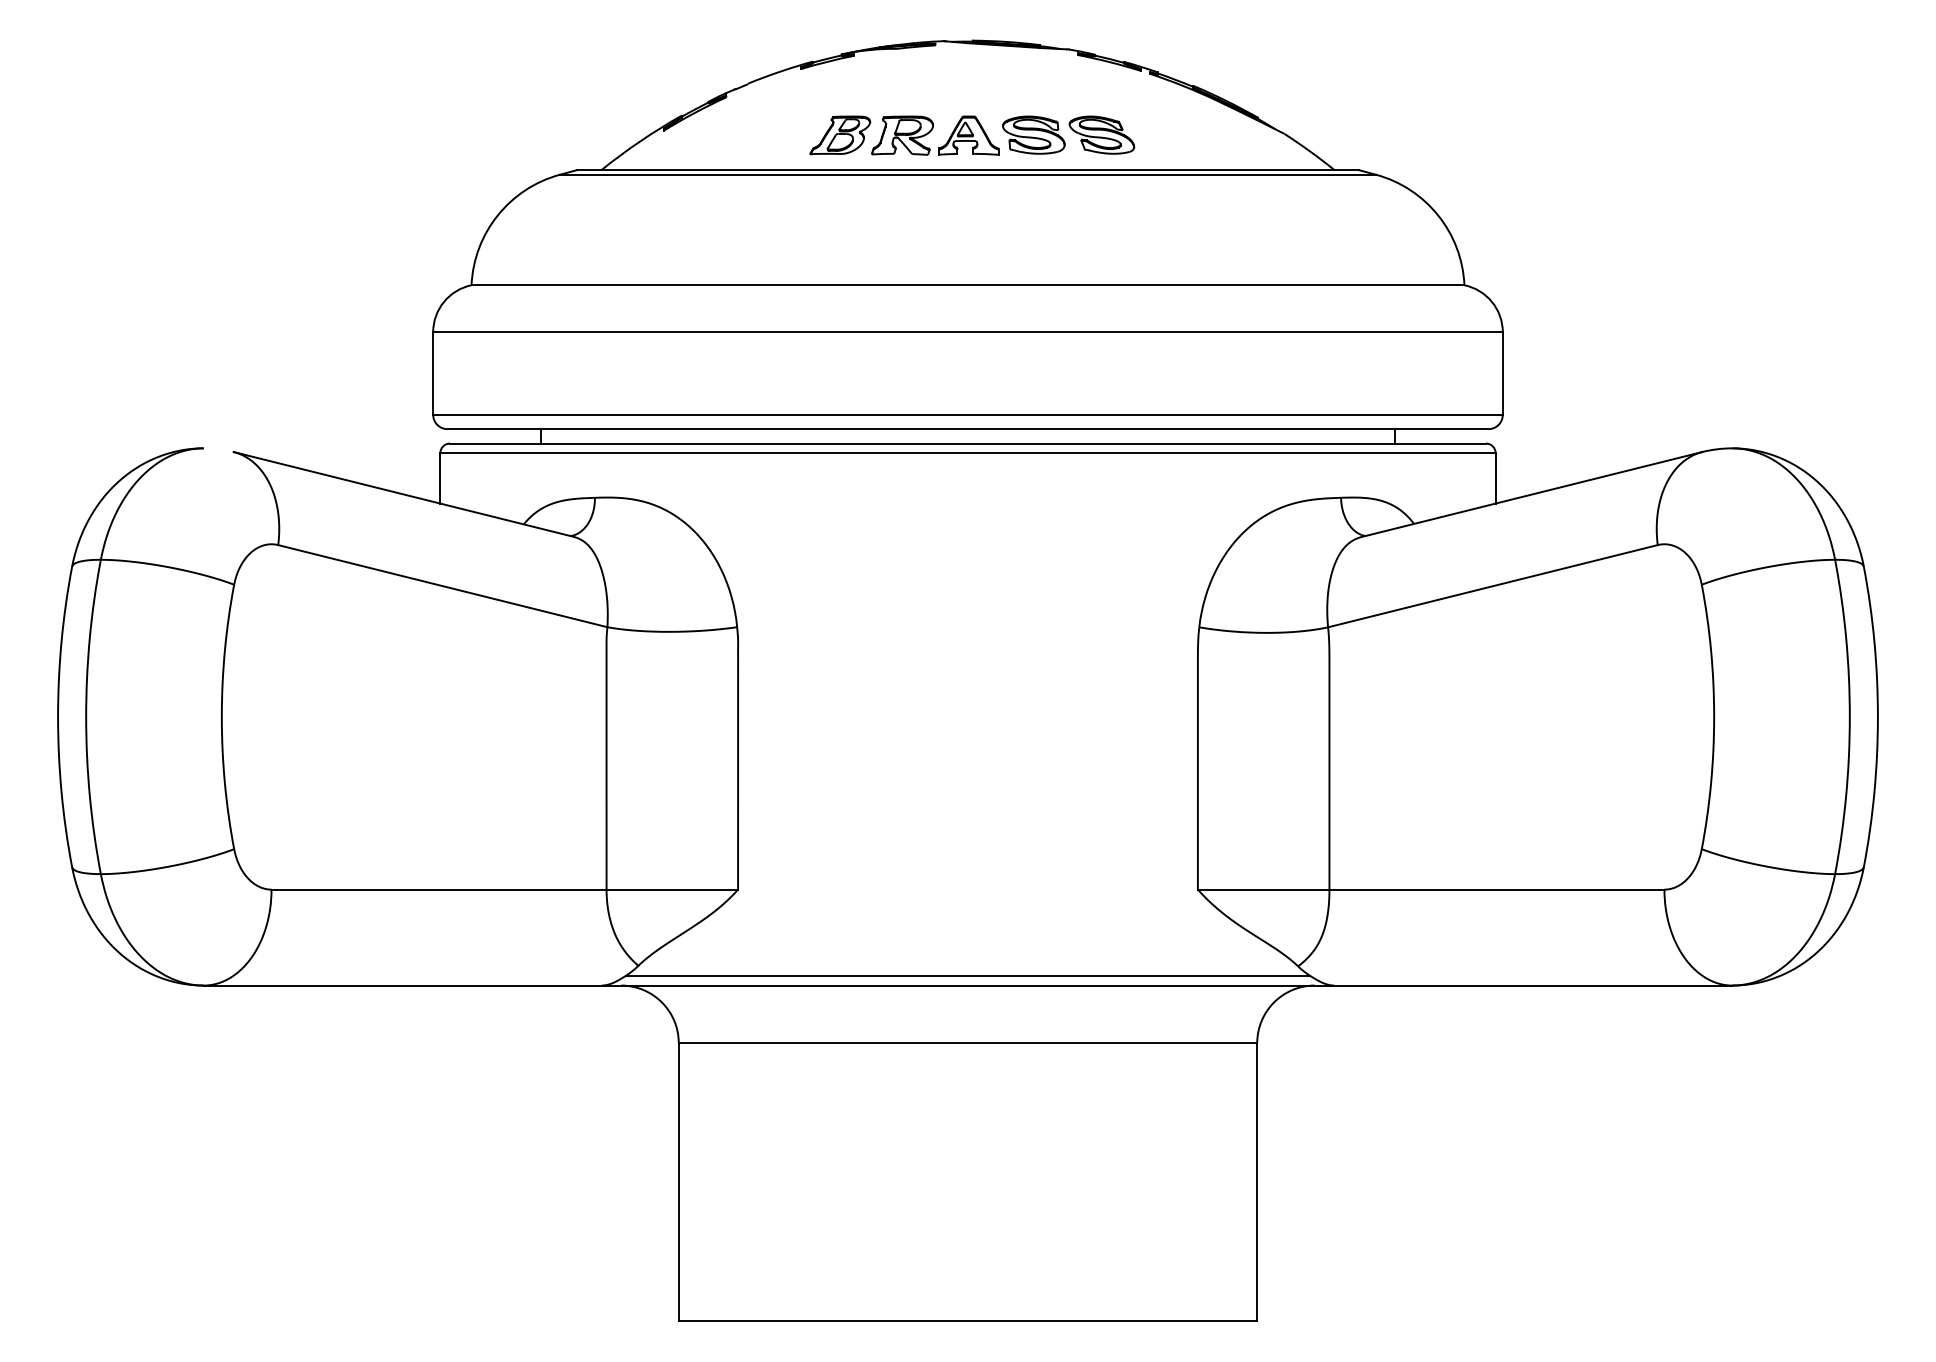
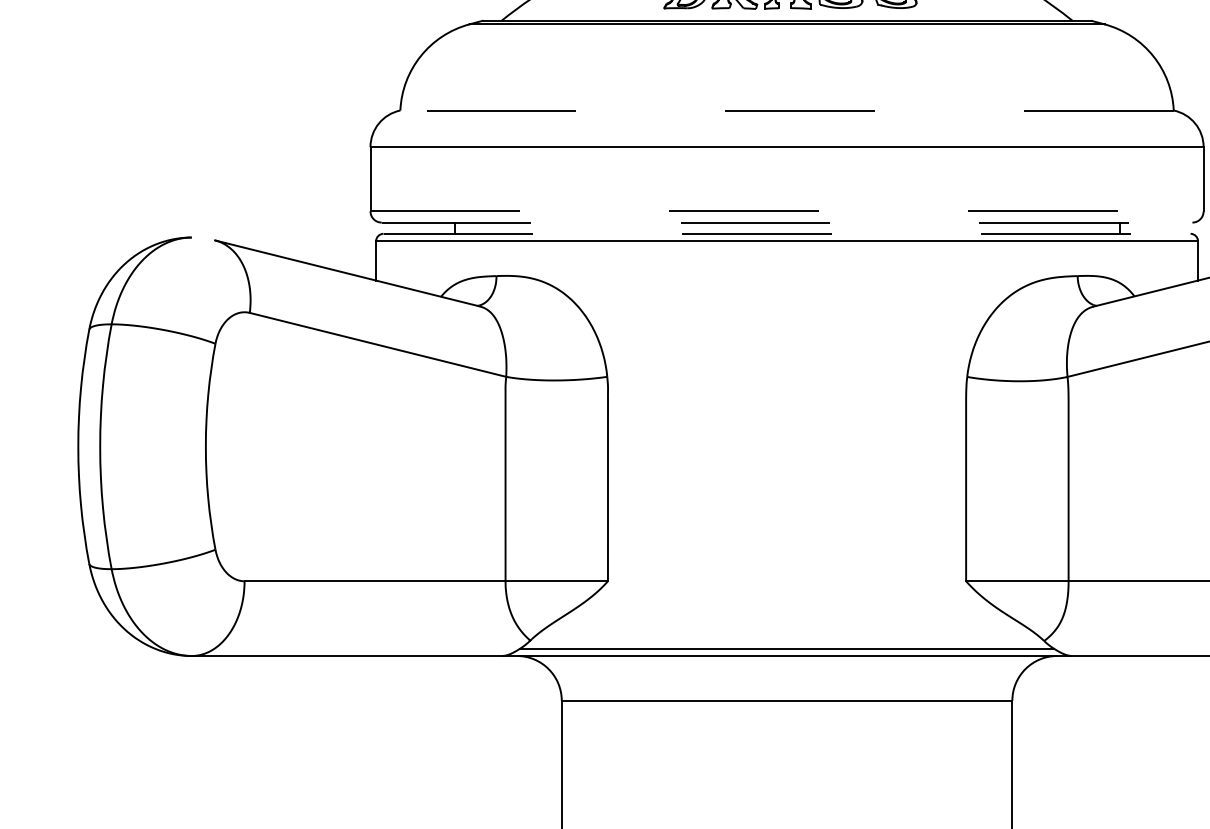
line: (967, 285) -> (786, 110), solid -> dashed
line: (968, 414) -> (787, 211), solid -> dashed
line: (968, 429) -> (787, 222), solid -> dashed
line: (968, 443) -> (787, 233), solid -> dashed

